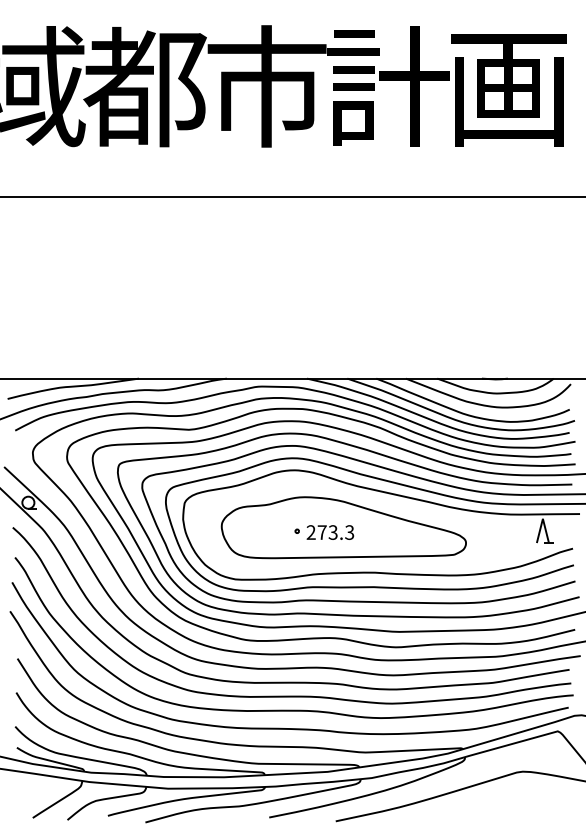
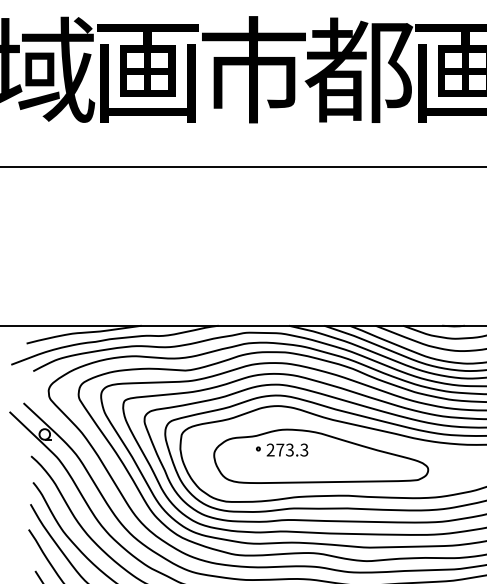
text: (387, 86) -> (359, 69), 計 -> 都
text: (144, 87) -> (146, 70), 都 -> 画
part: (324, 532) -> (282, 450), moved

